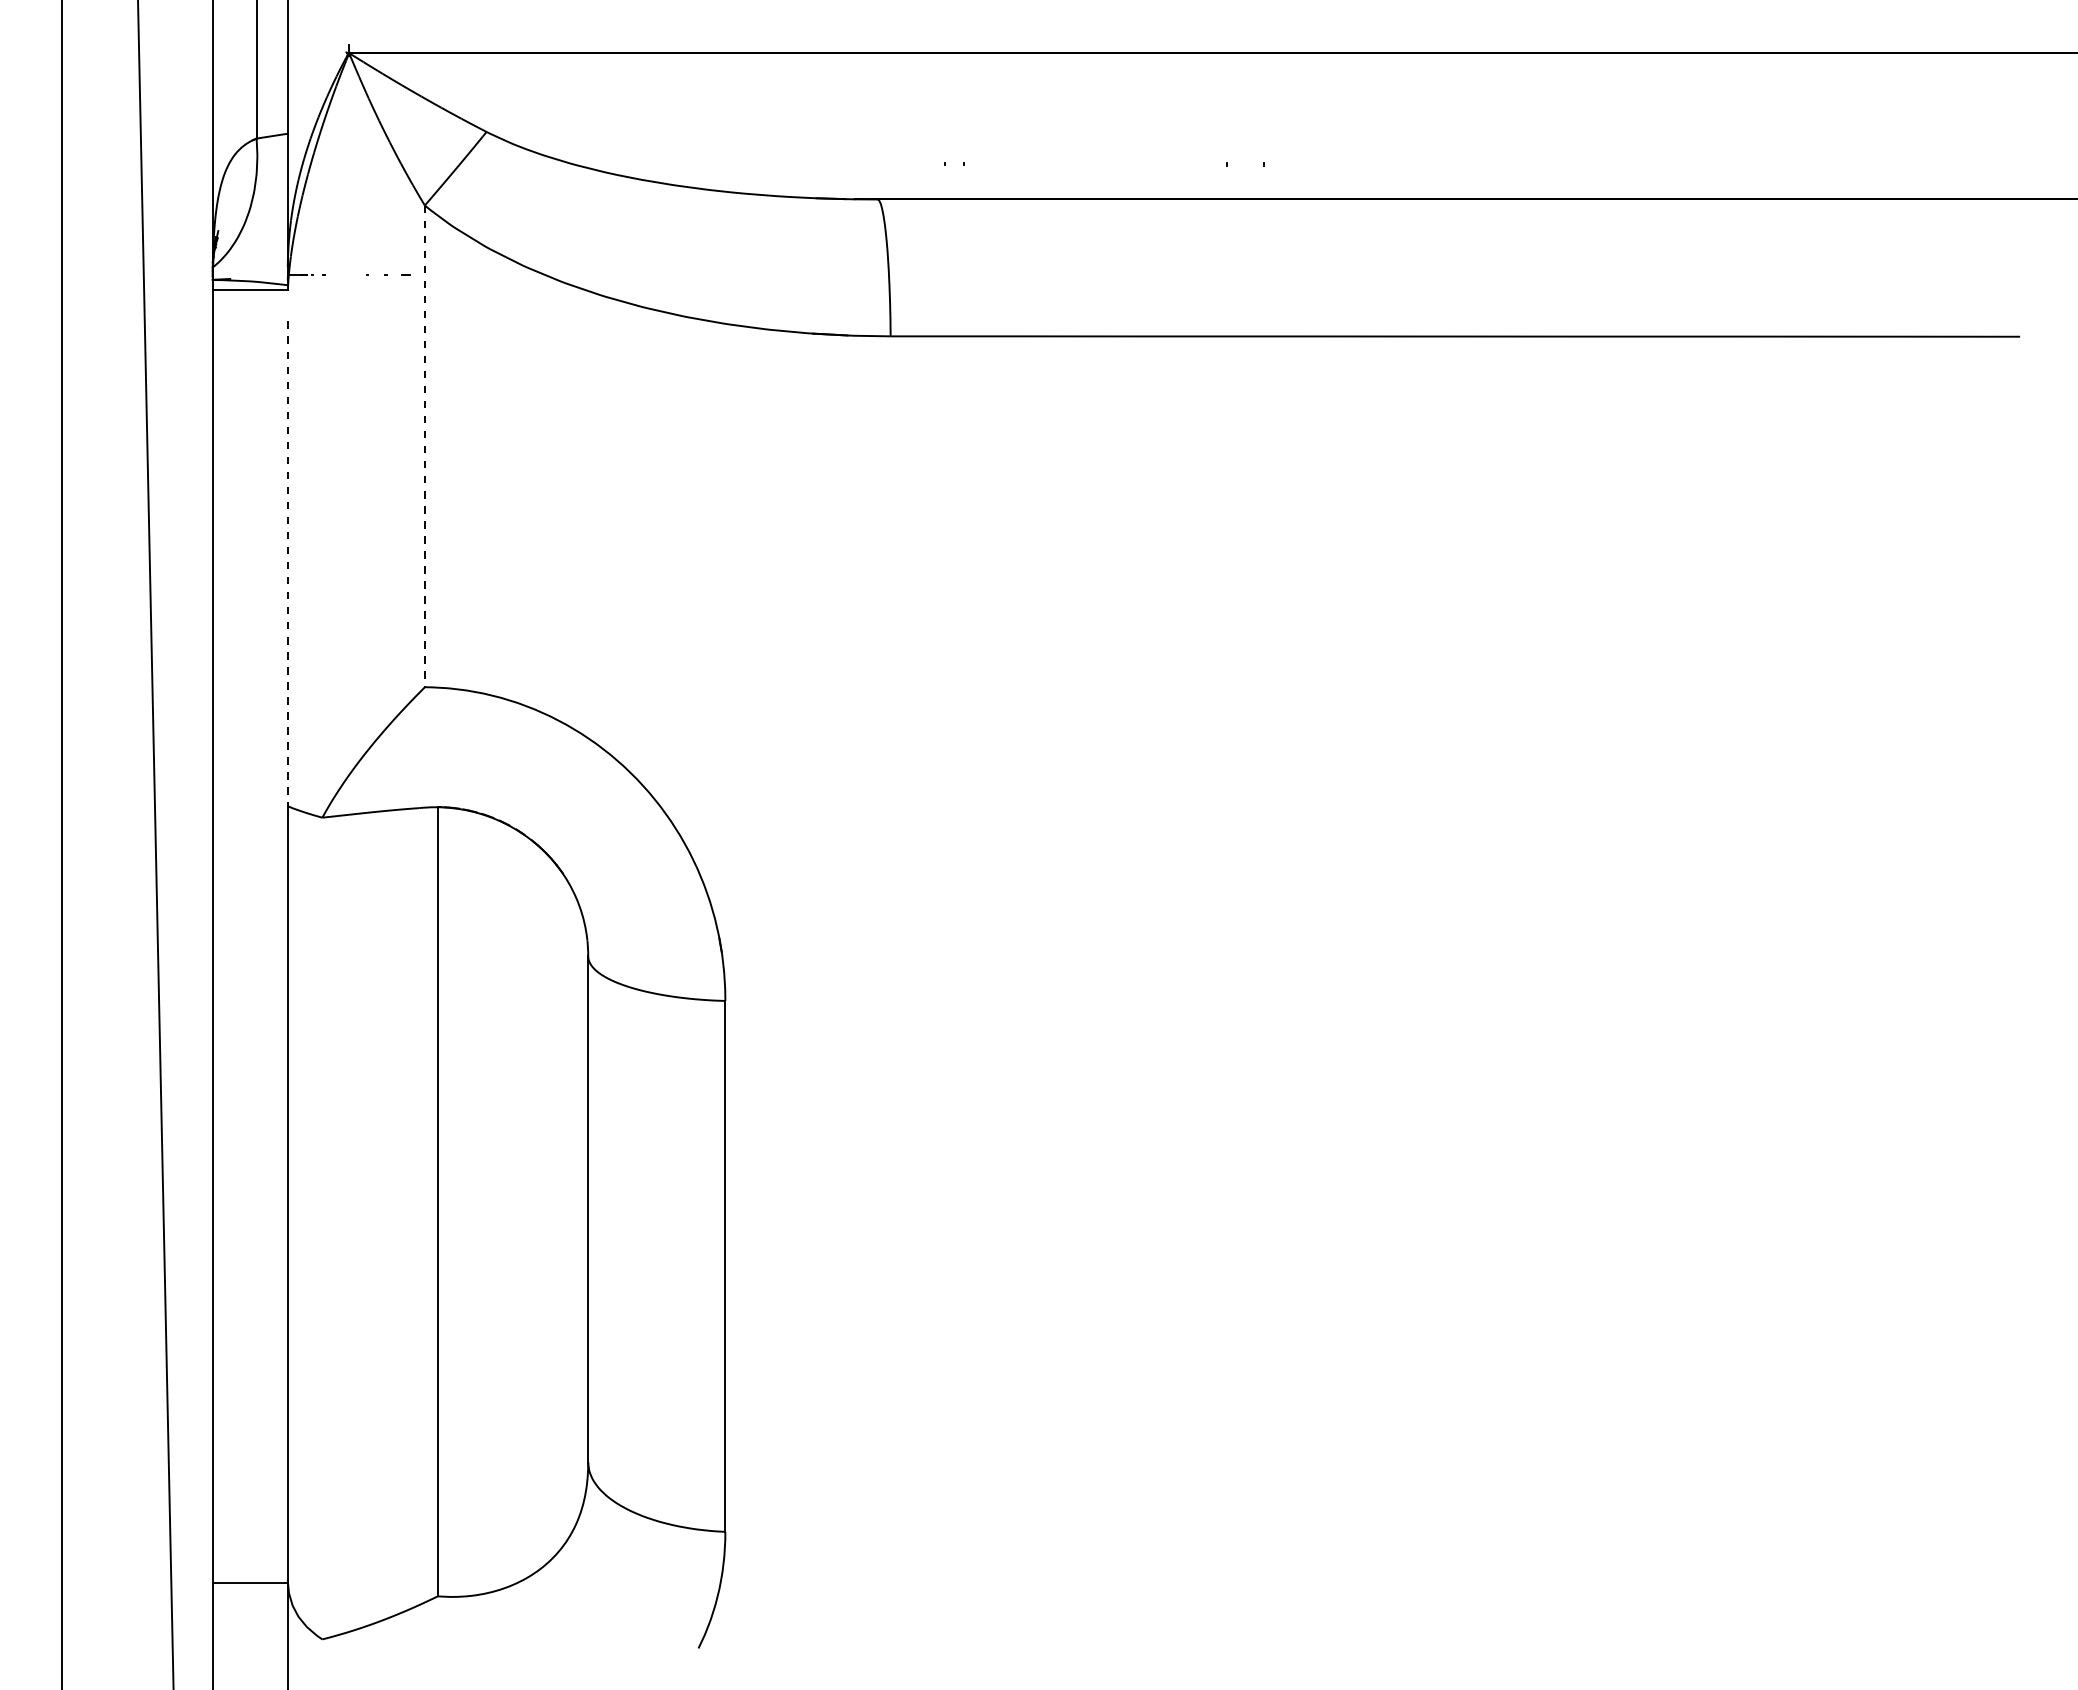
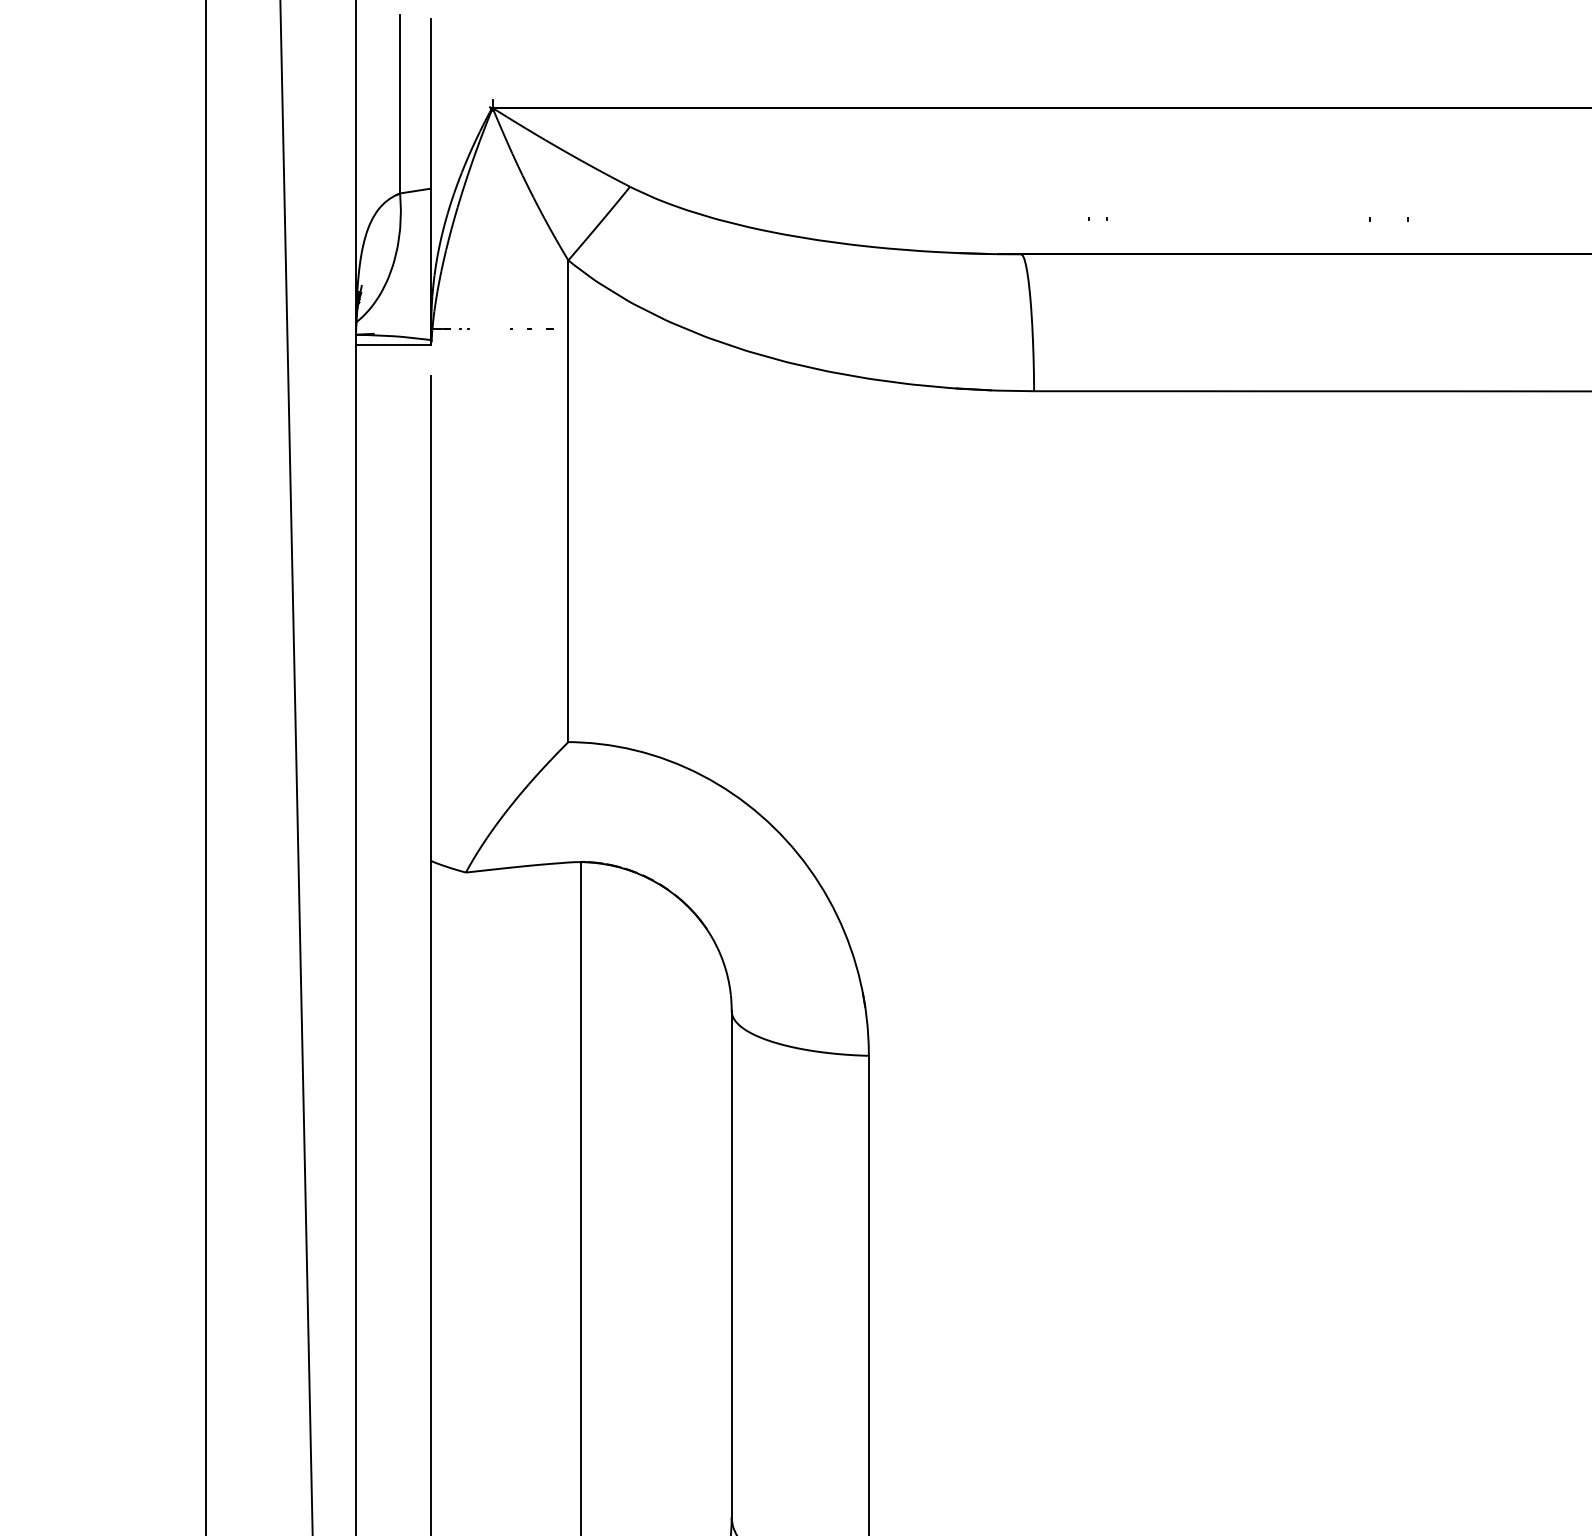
line: (424, 446) -> (568, 501), dashed -> solid
line: (287, 564) -> (431, 619), dashed -> solid

